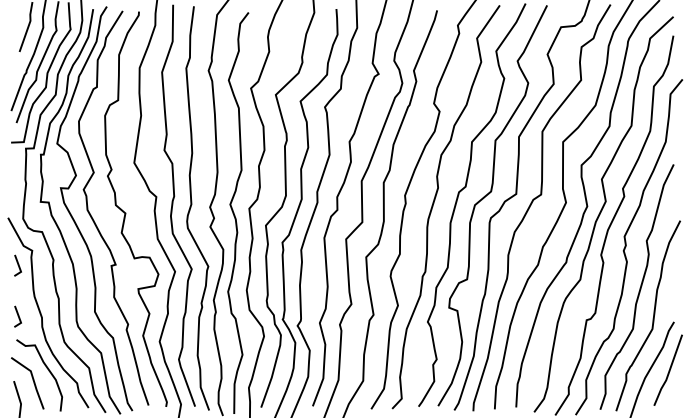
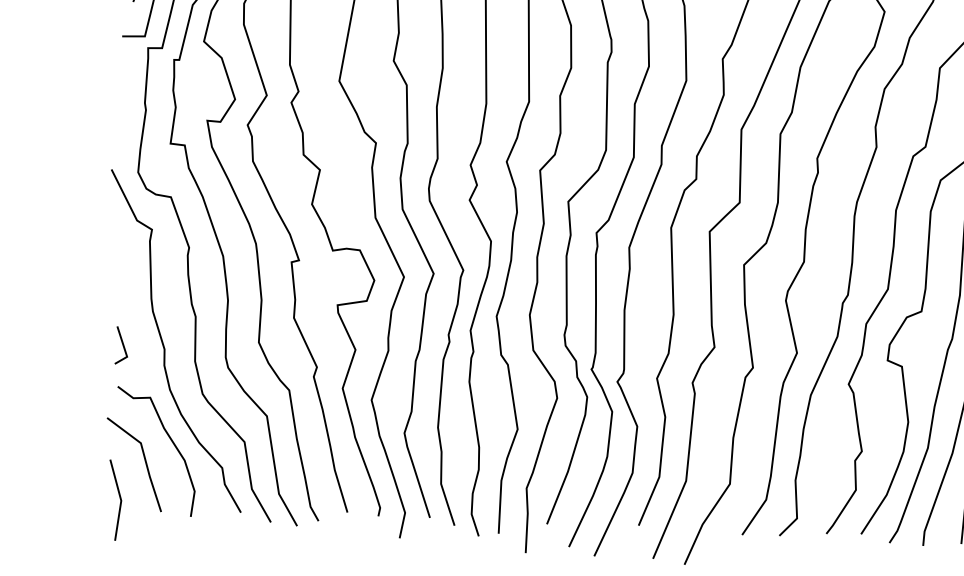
line: (17, 265) -> (124, 254), removed

